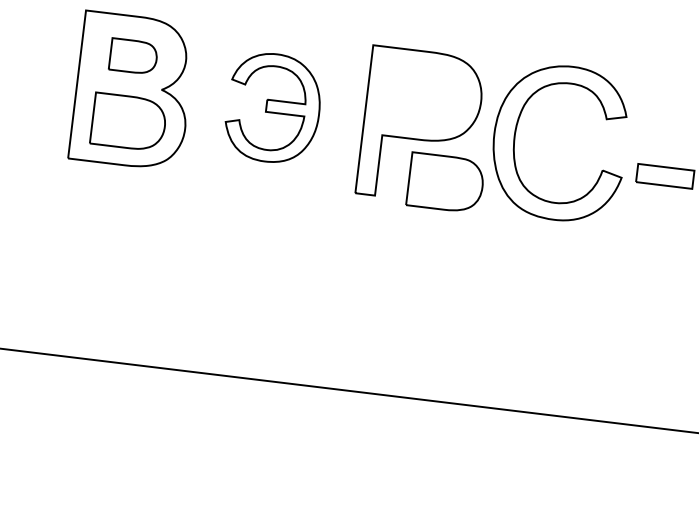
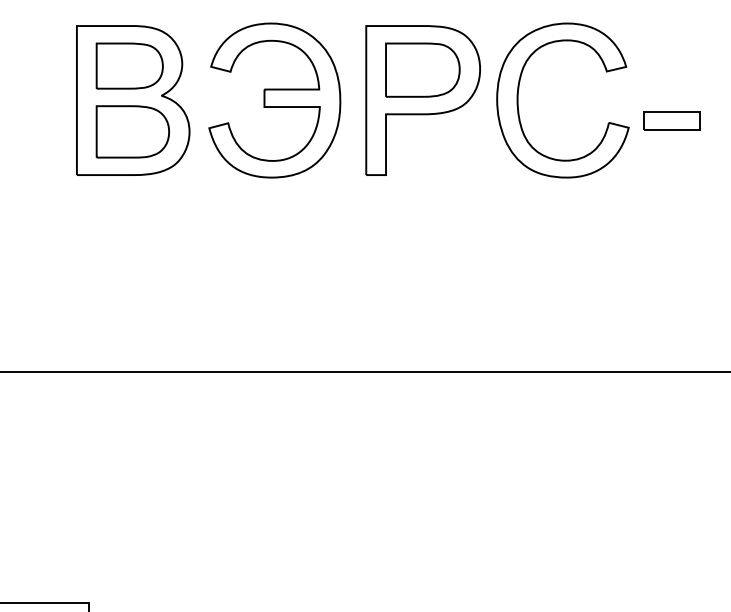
part: (133, 55) -> (129, 65), size x1.43
part: (273, 108) -> (274, 100), size x1.43
part: (445, 182) -> (422, 69), moved

